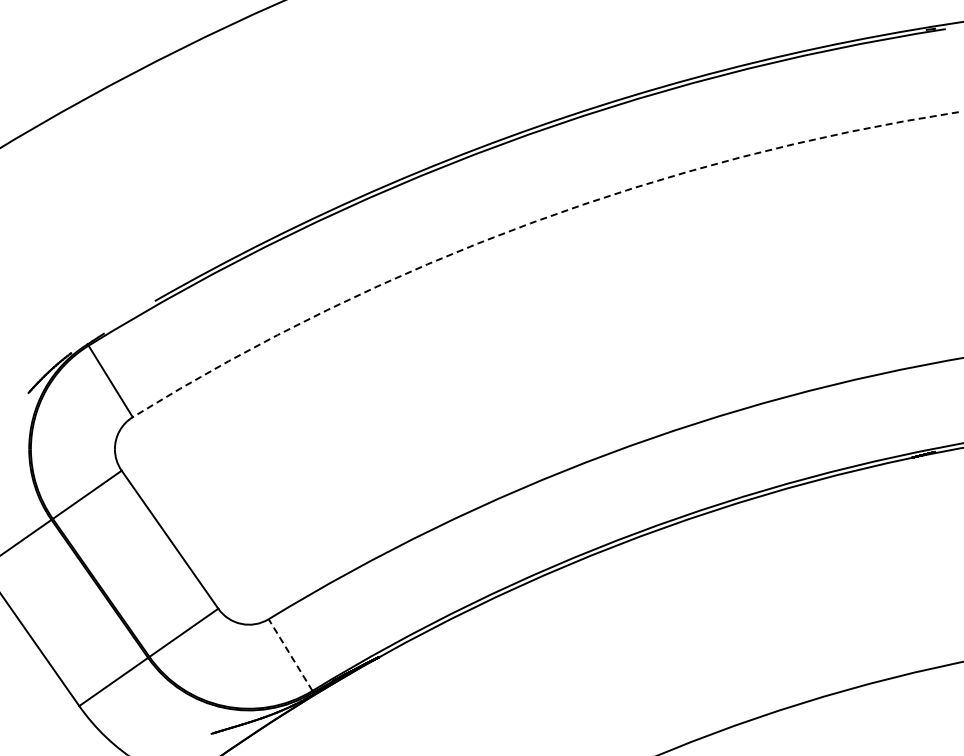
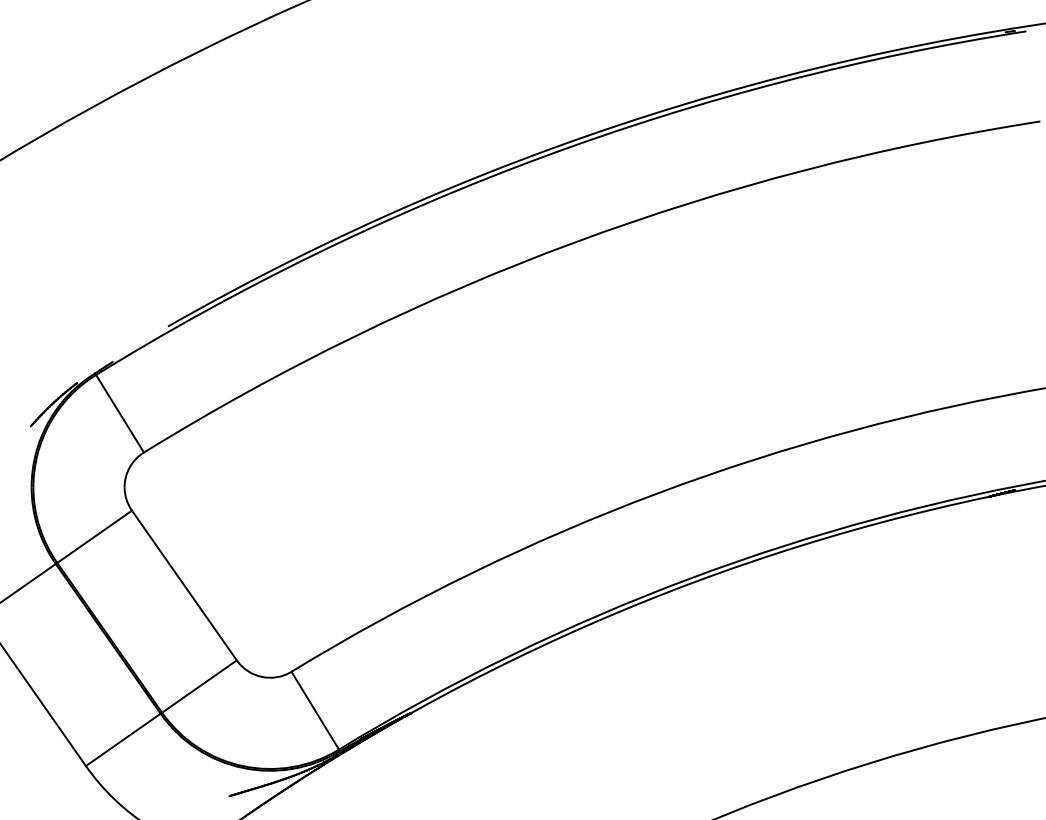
arc: (530, 223) -> (575, 242), dashed -> solid
line: (290, 654) -> (315, 710), dashed -> solid

